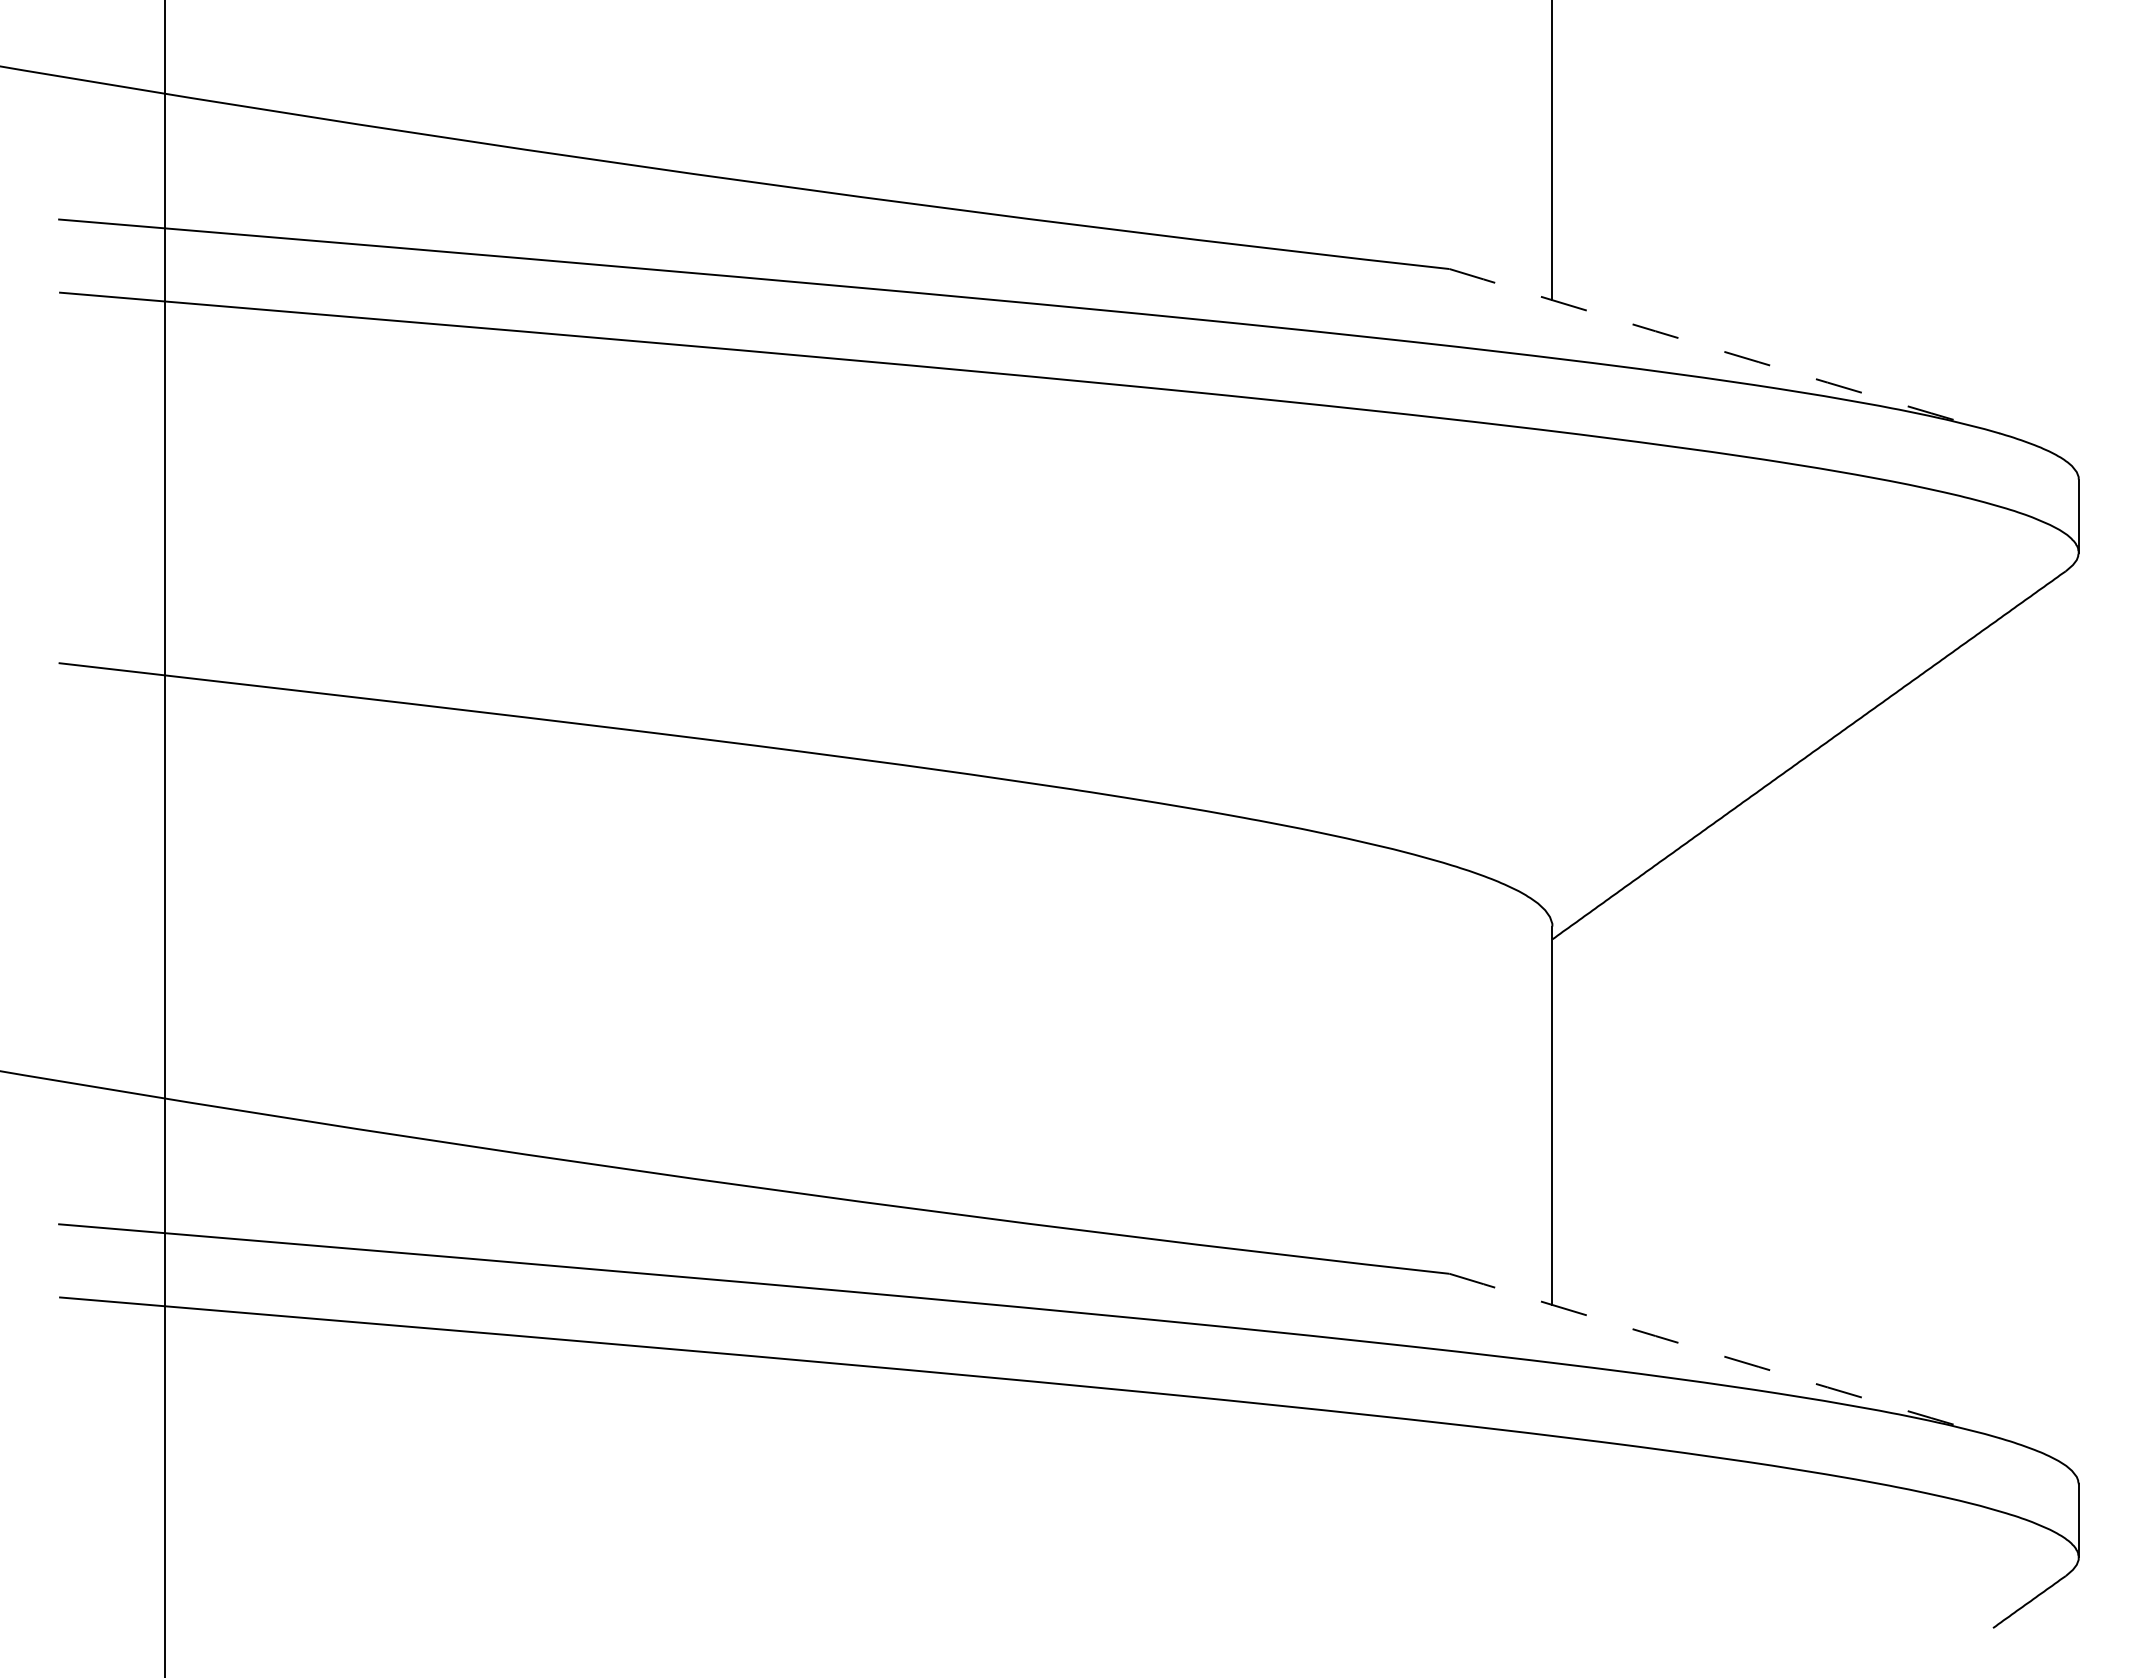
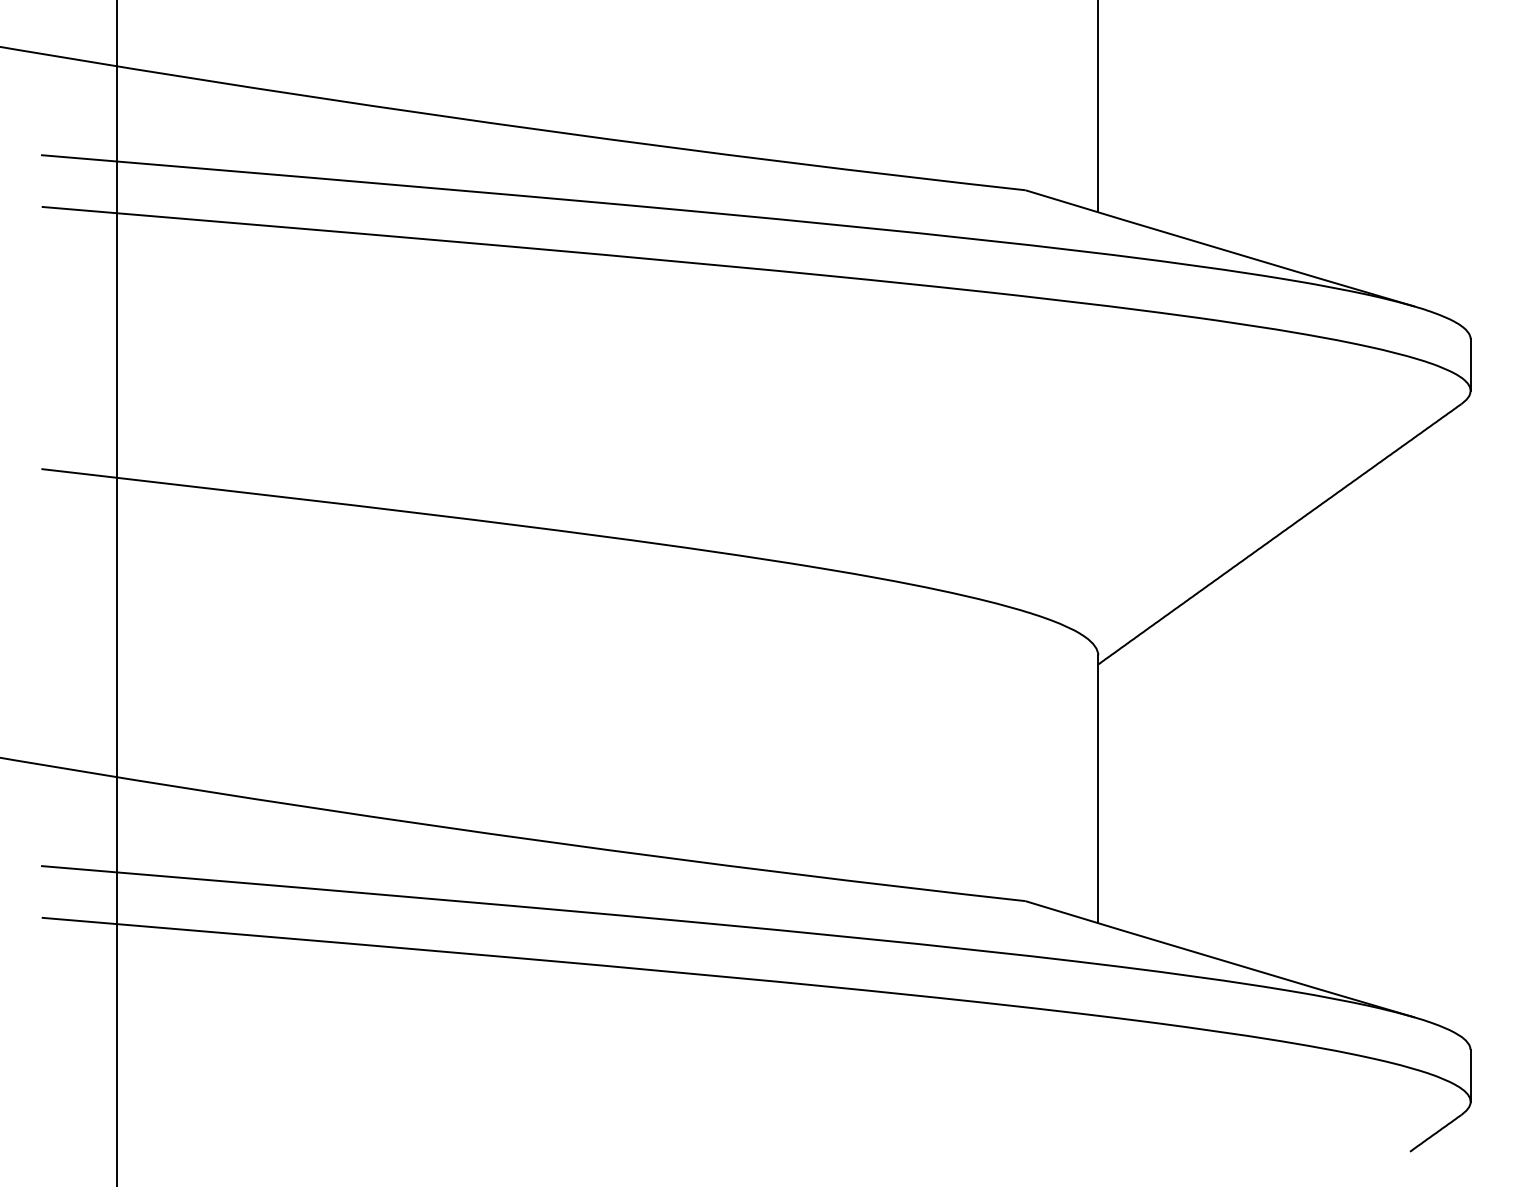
arc: (1724, 351) -> (1219, 248), dashed -> solid
arc: (1724, 1356) -> (1219, 959), dashed -> solid

